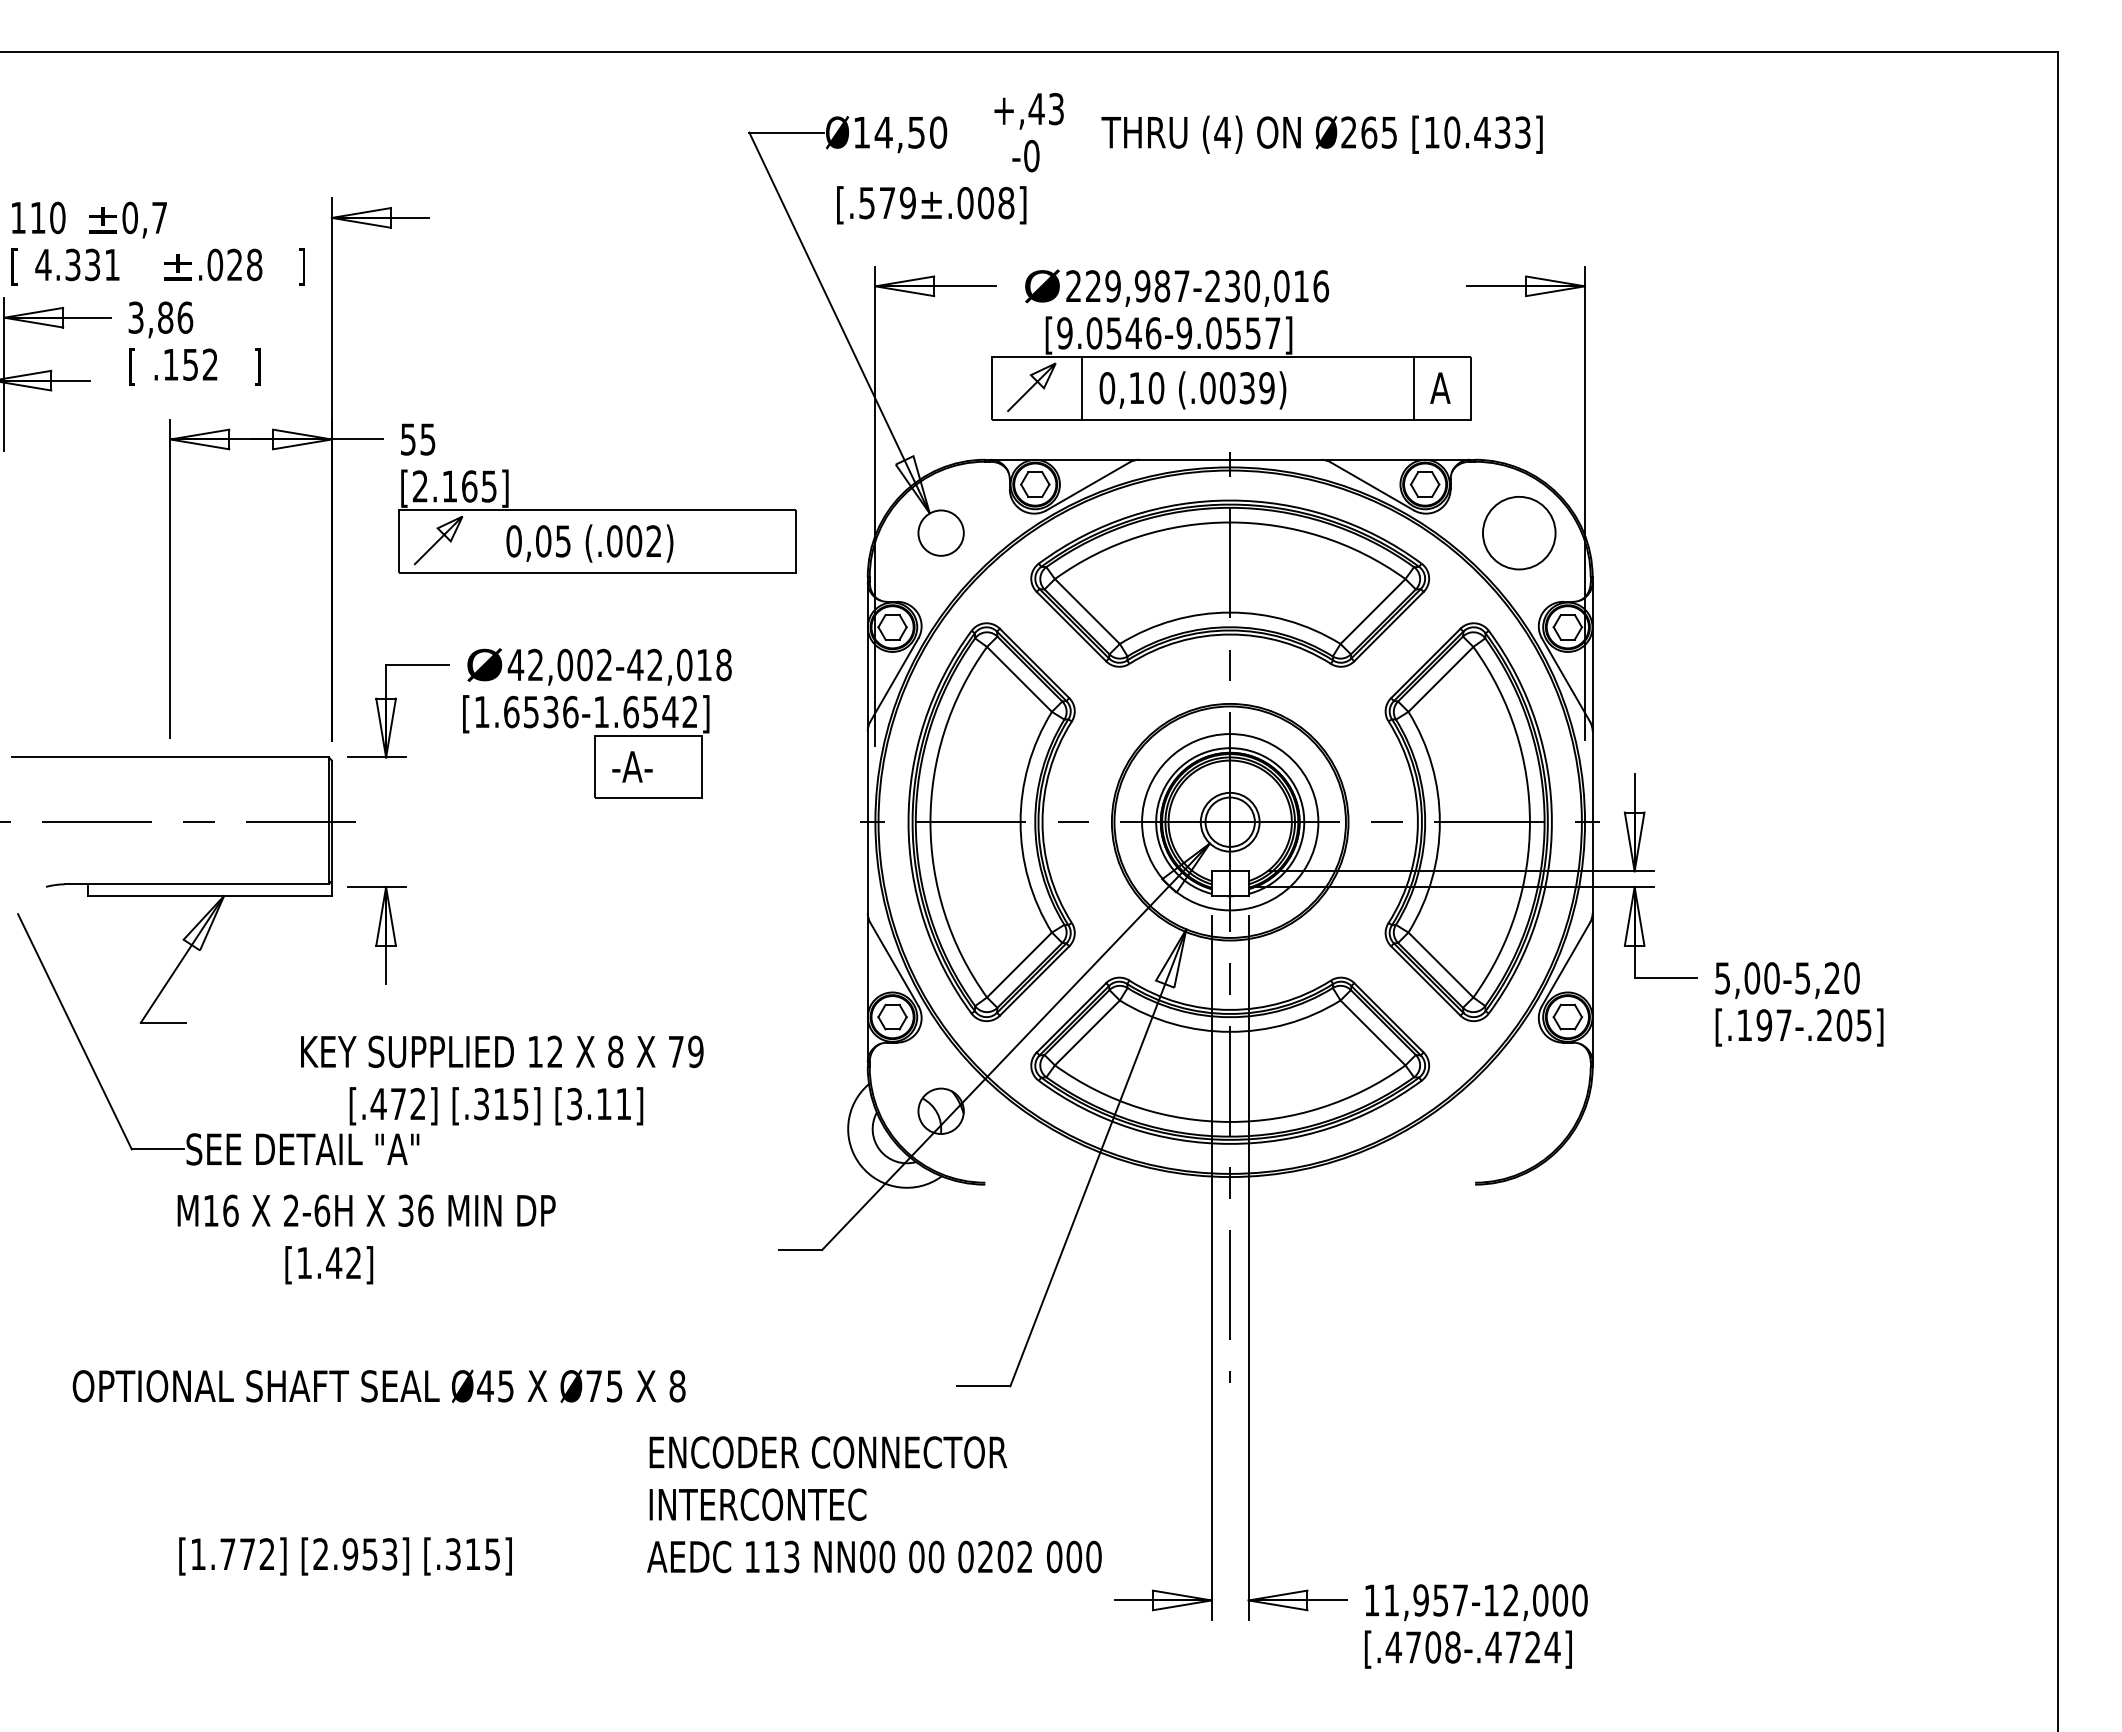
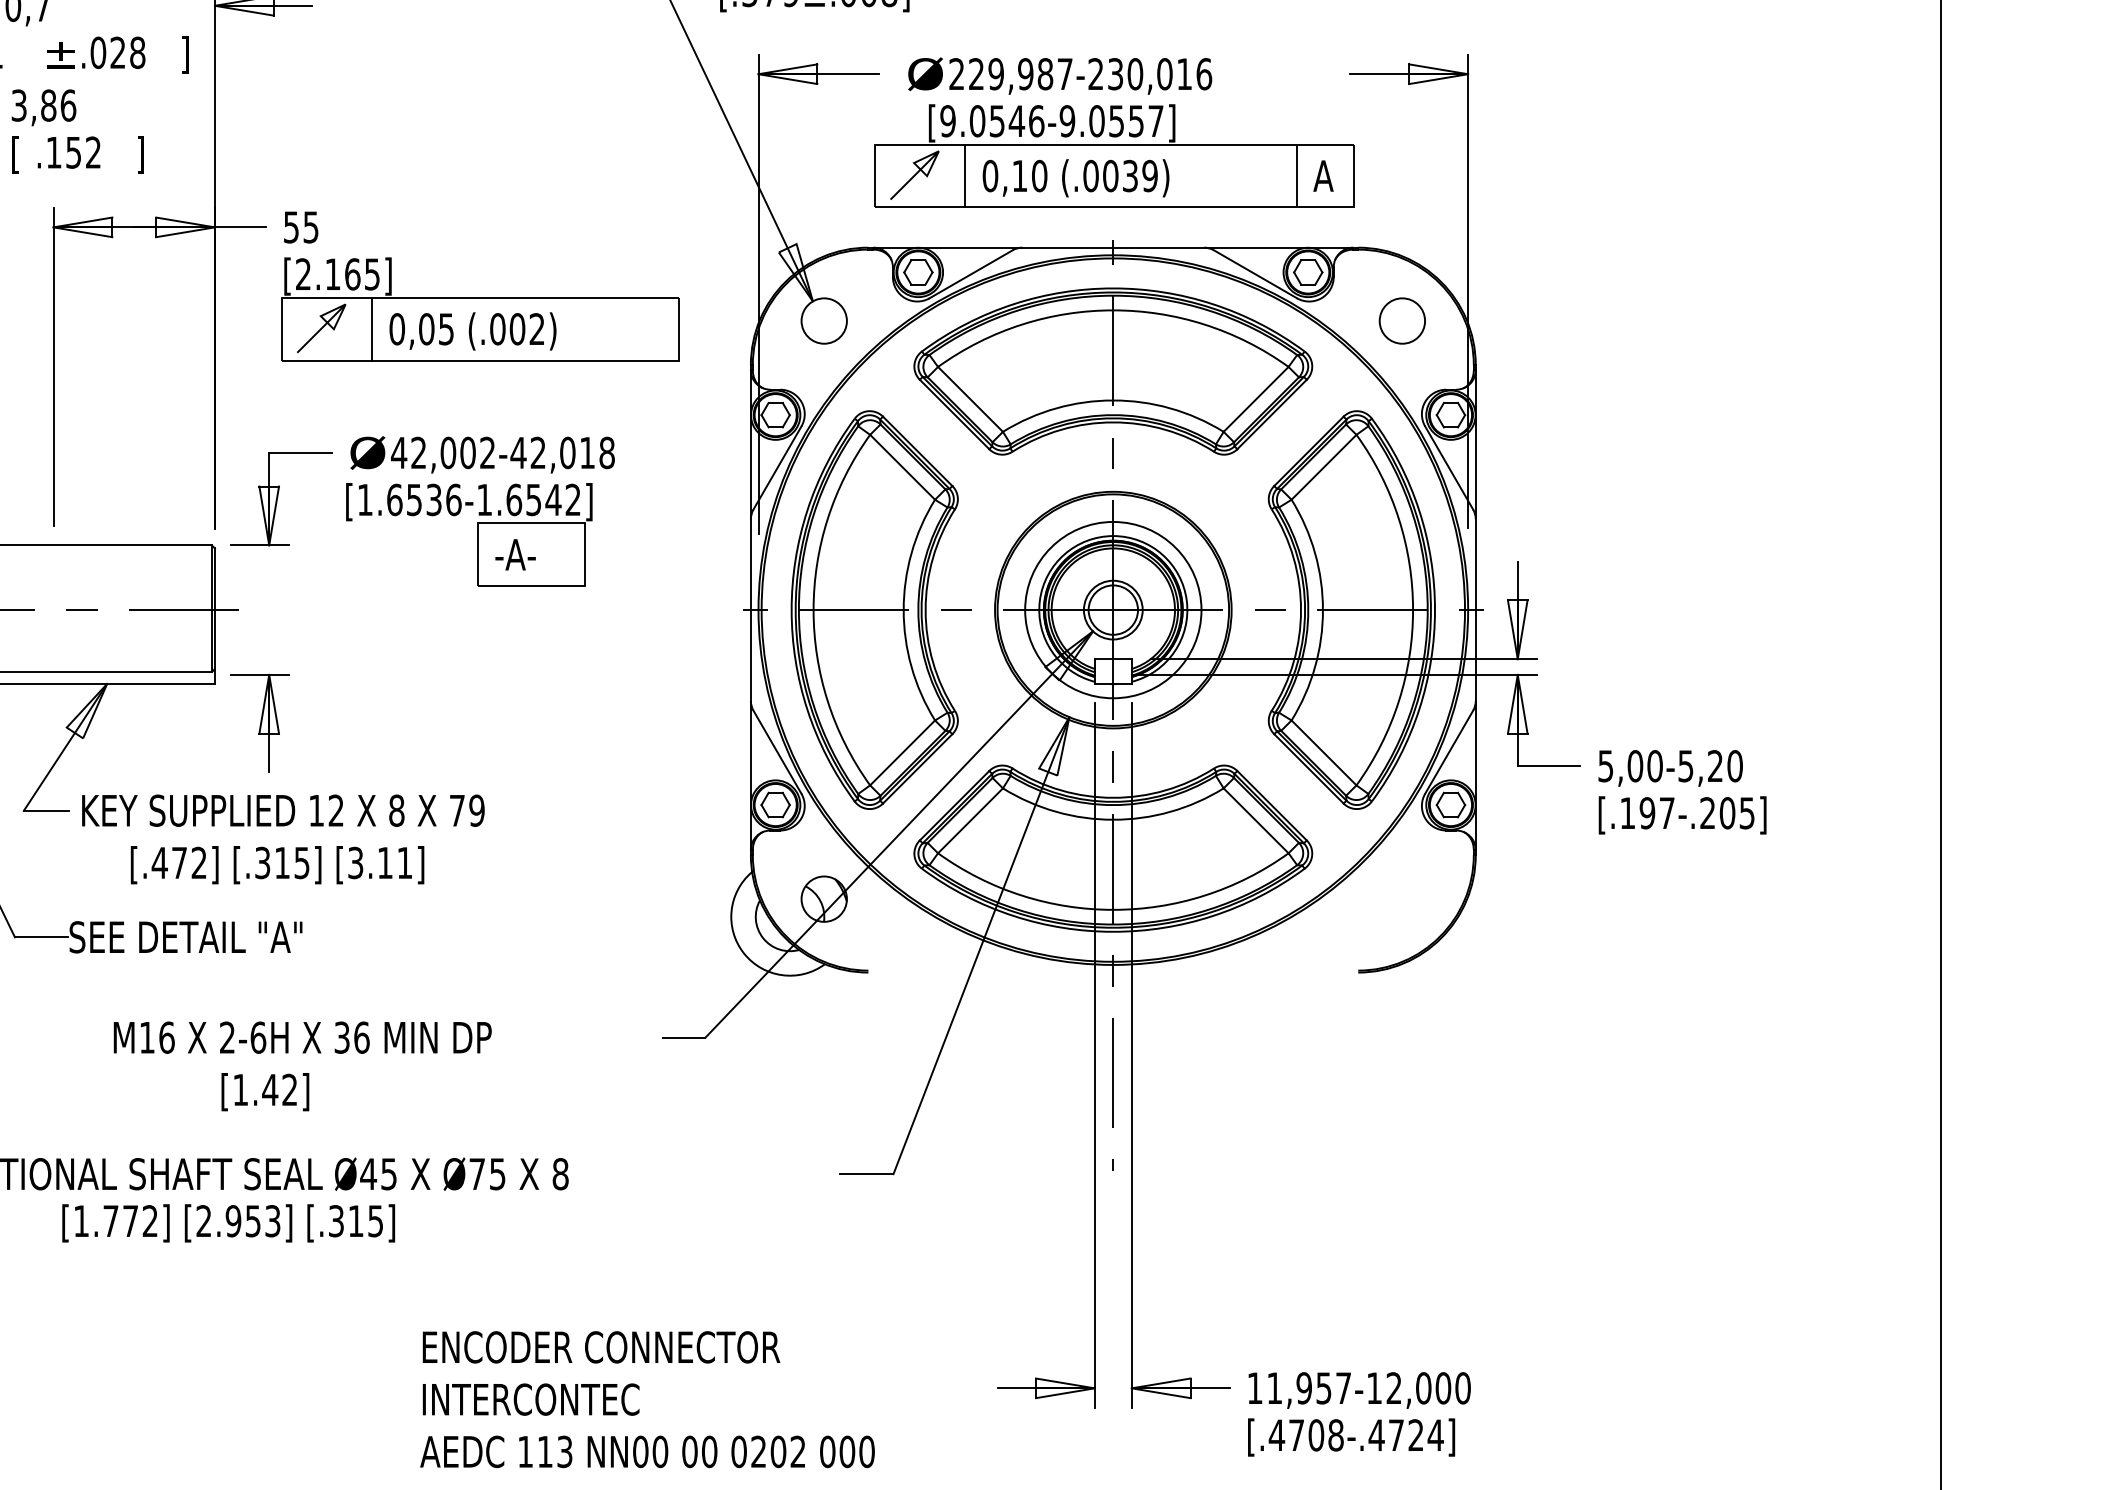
circle: (1518, 532) -> (1401, 320), size x0.62
line: (488, 541) -> (371, 329), added
text: (502, 1080) -> (283, 839), moved
text: (366, 1239) -> (302, 1066), moved
text: (874, 1504) -> (647, 1399), moved
text: (345, 1556) -> (228, 1223), moved

